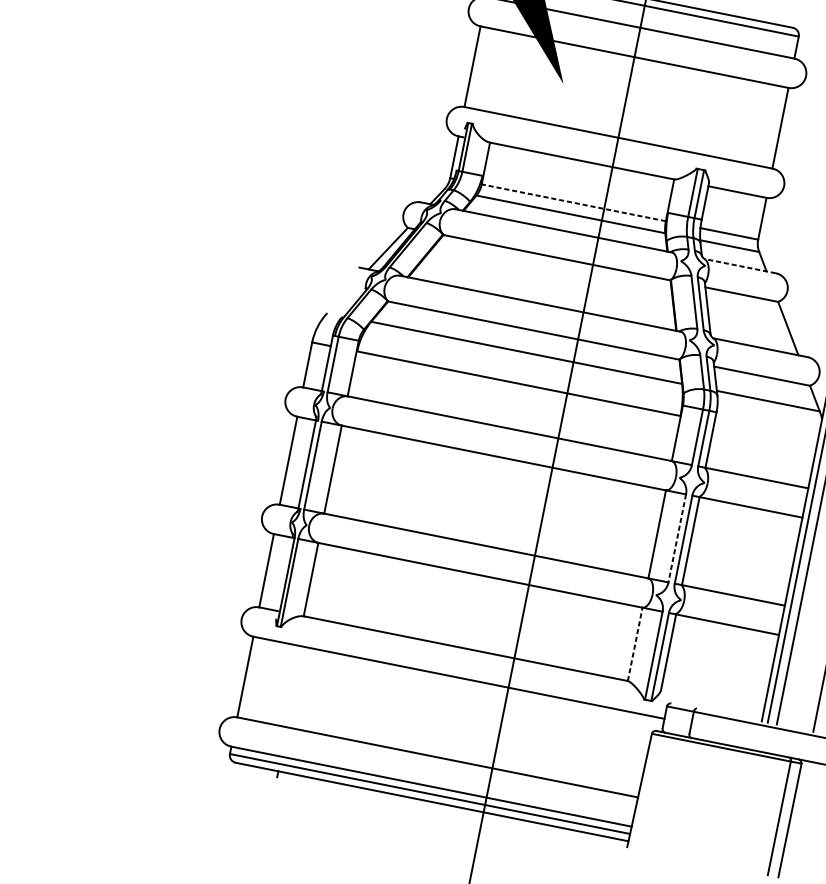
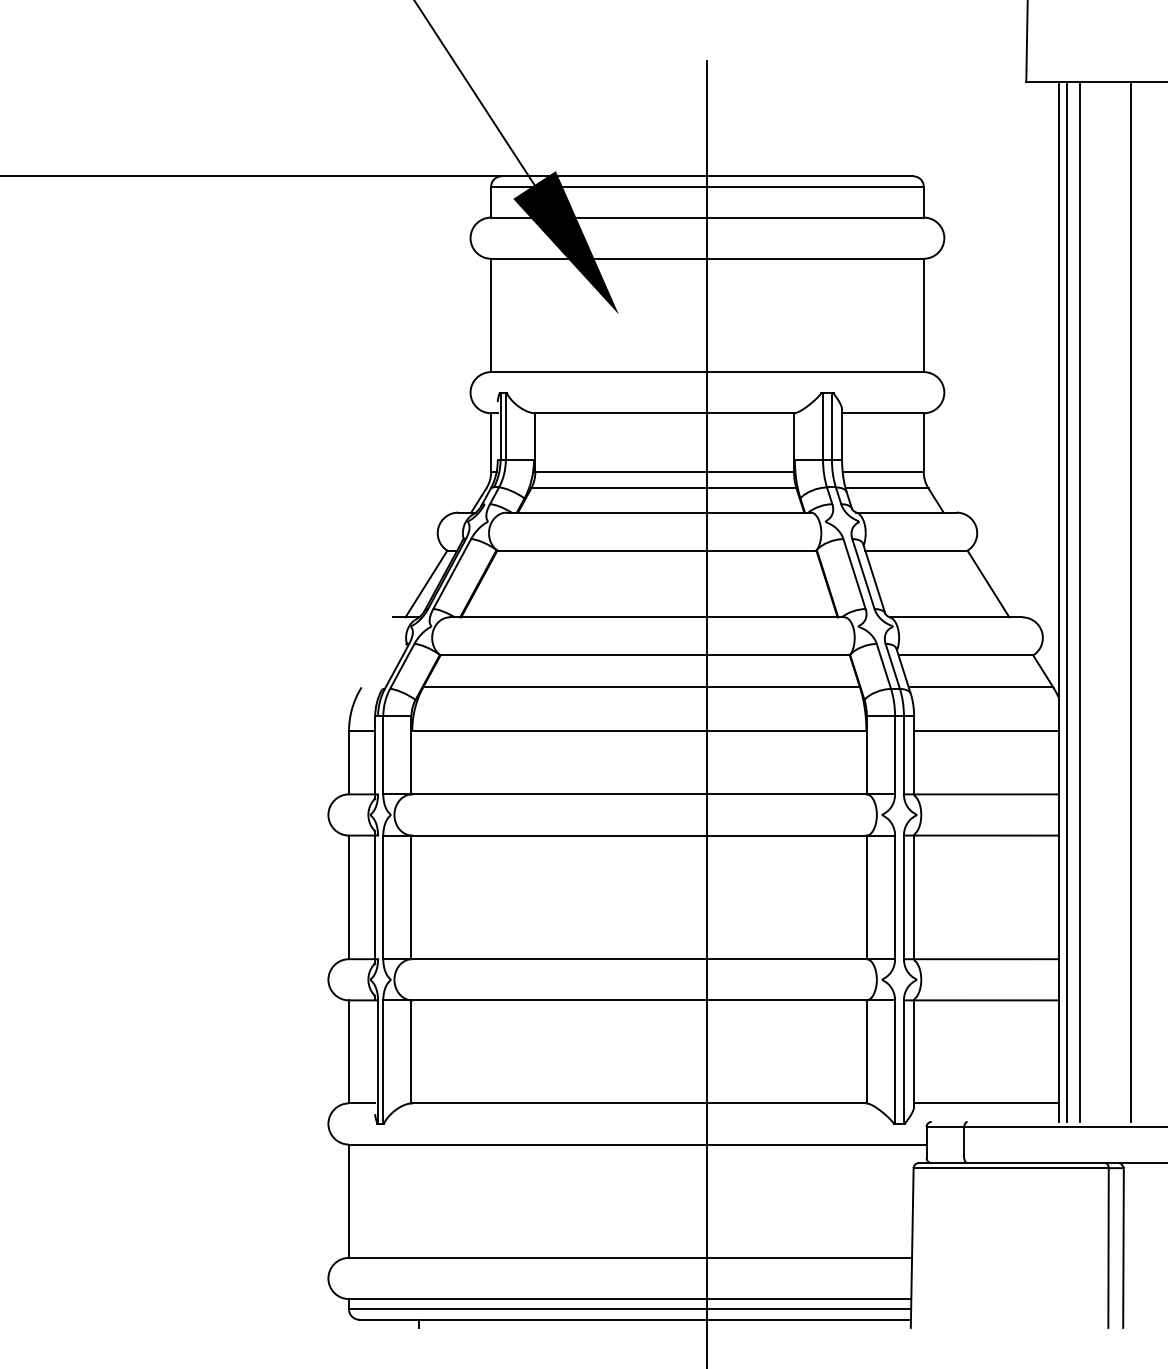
line: (573, 202) -> (664, 471), dashed -> solid
line: (740, 266) -> (906, 512), dashed -> solid
line: (765, 433) -> (986, 731), added
line: (677, 538) -> (895, 897), dashed -> solid
line: (635, 644) -> (866, 1051), dashed -> solid
line: (713, 698) -> (986, 1103), added

